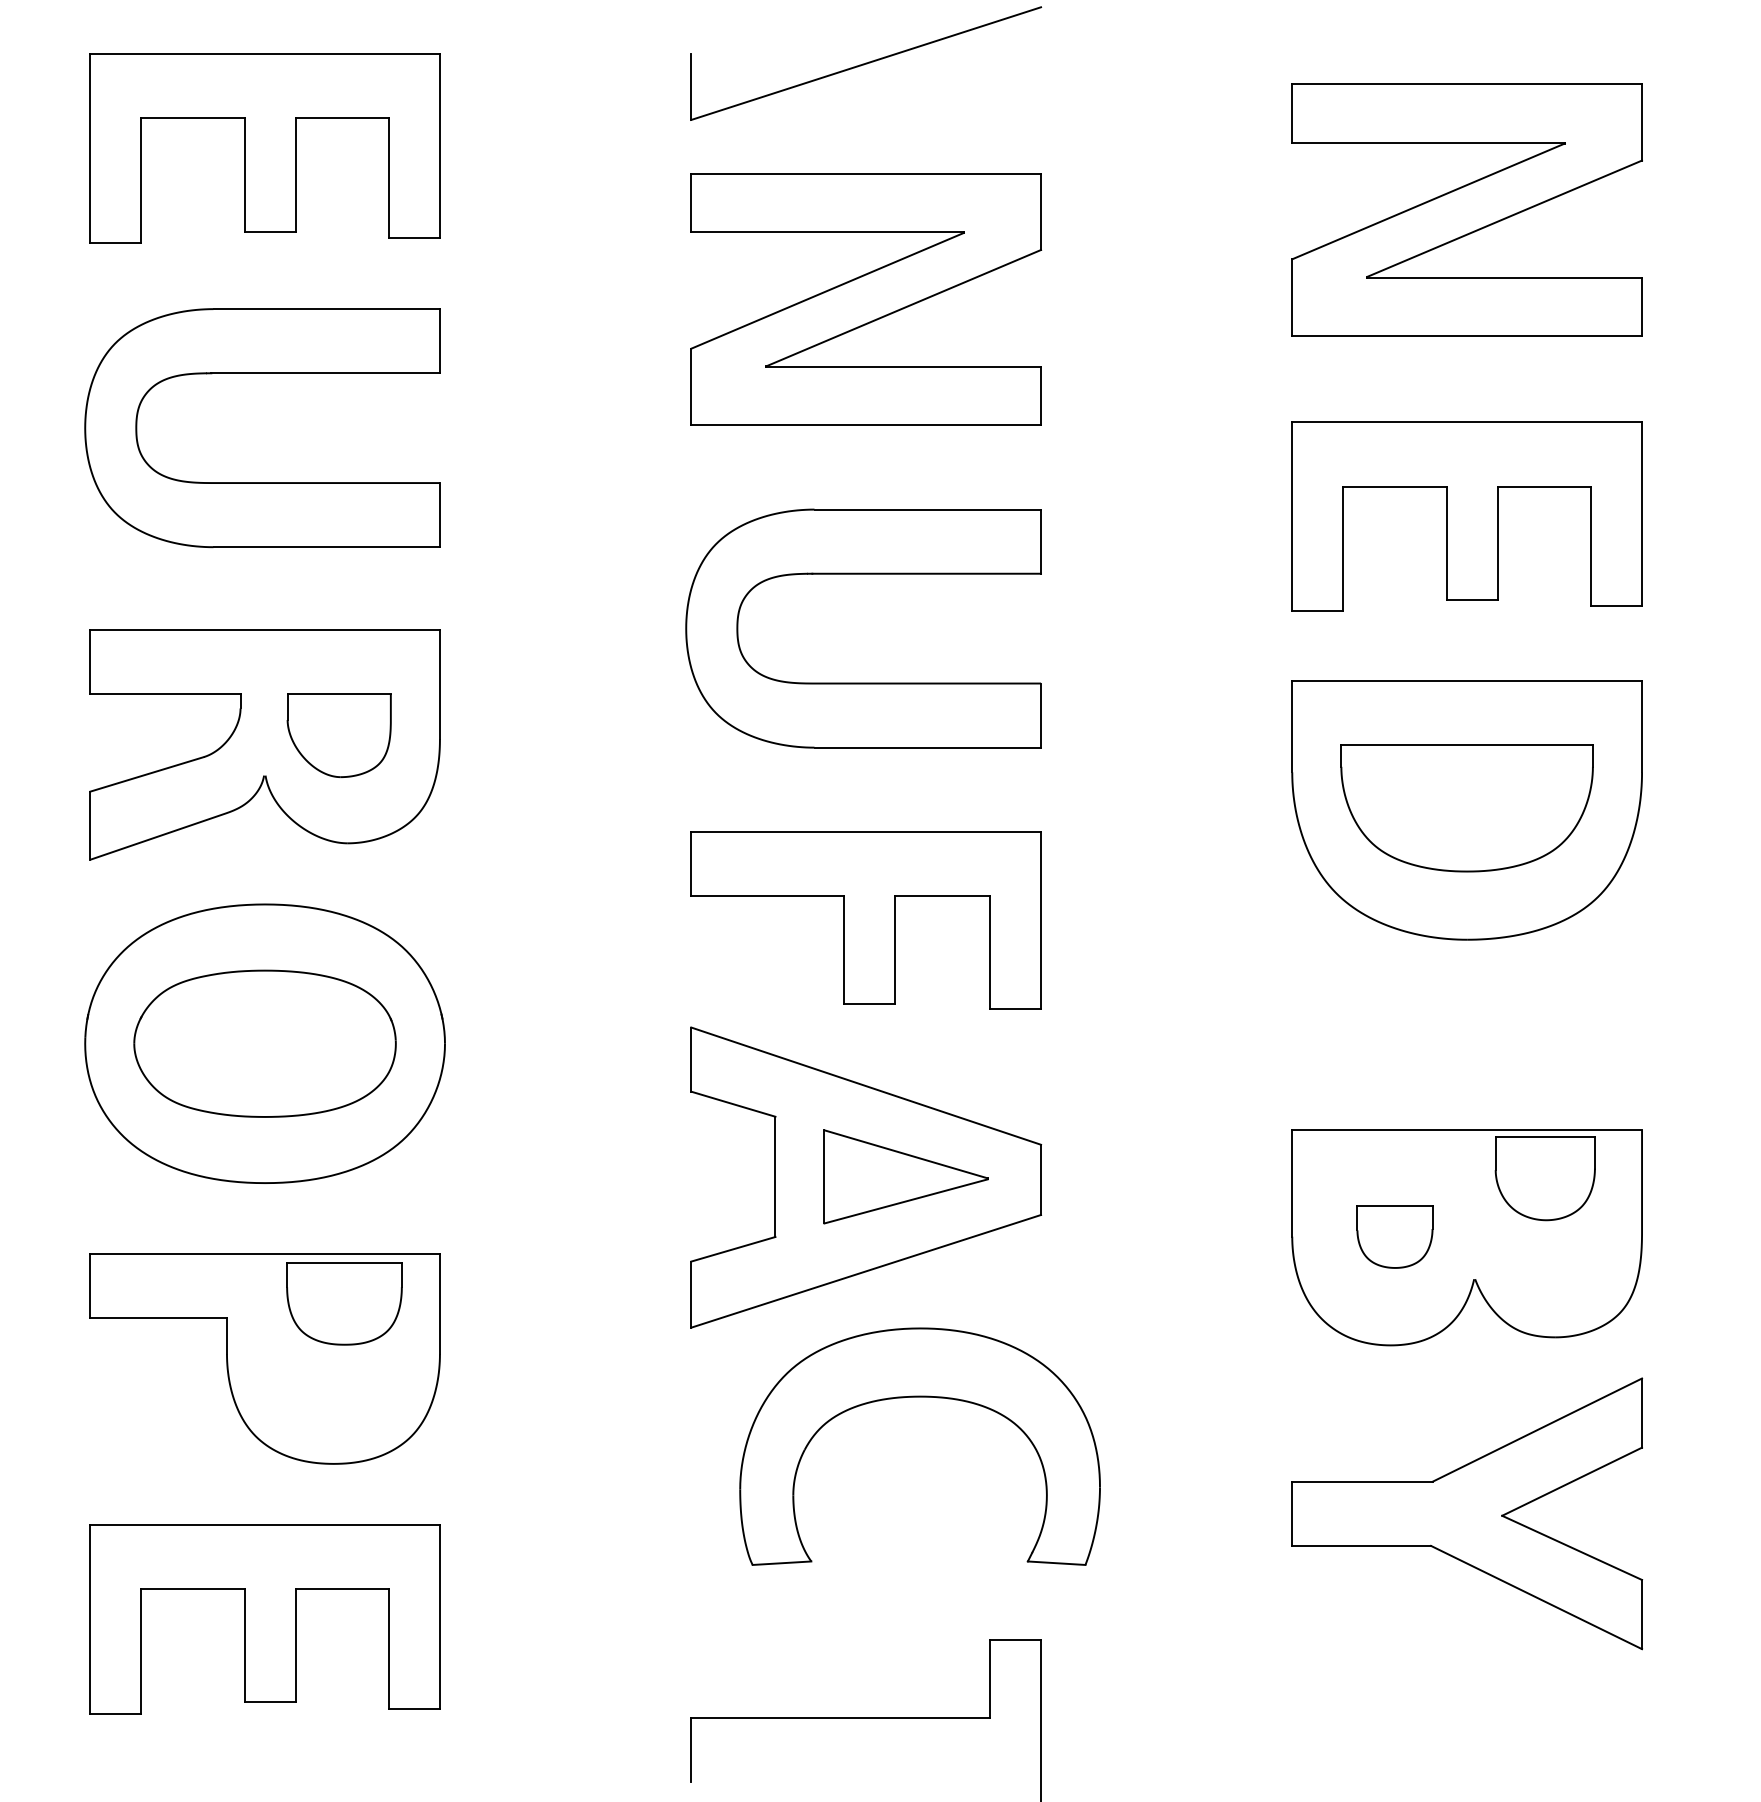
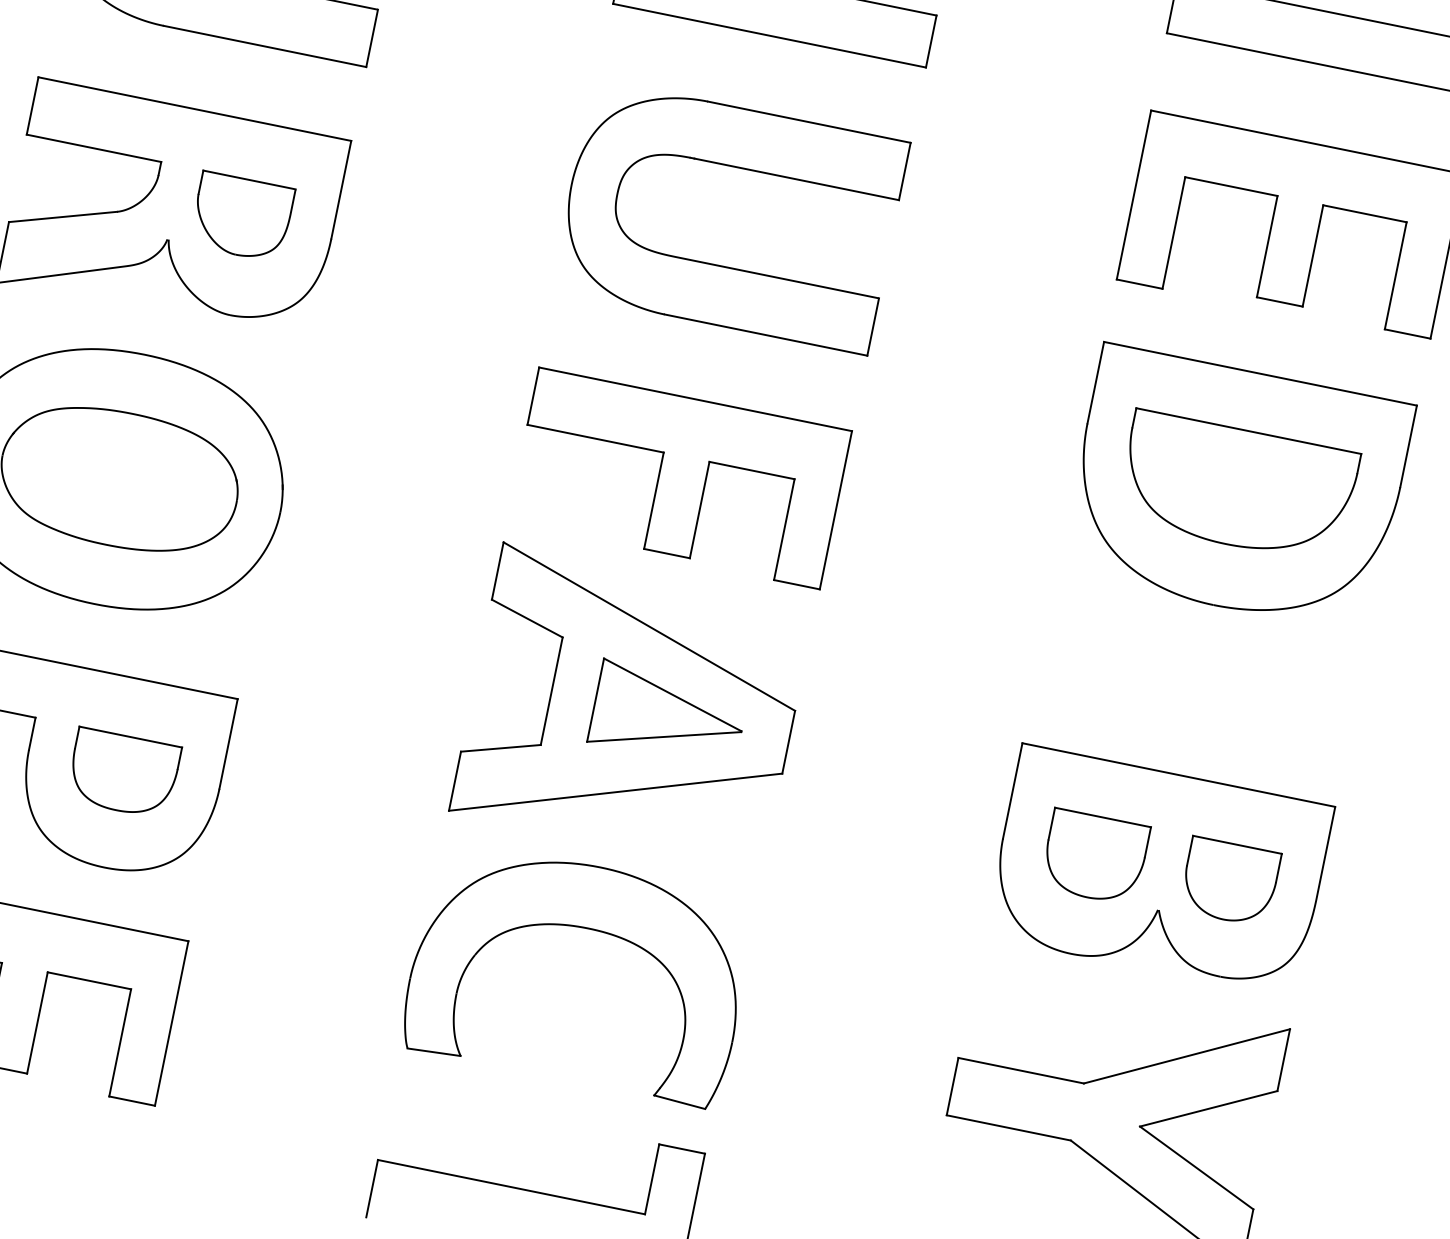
part: (1544, 1178) -> (1229, 881), moved
part: (1394, 1236) -> (1094, 857), size x1.43
part: (344, 1303) -> (123, 773), moved
part: (919, 1397) -> (587, 929), moved

